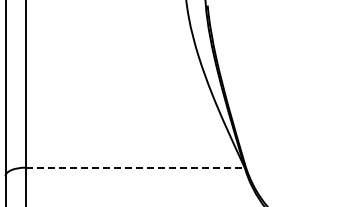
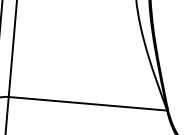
line: (135, 167) -> (88, 103), dashed -> solid

